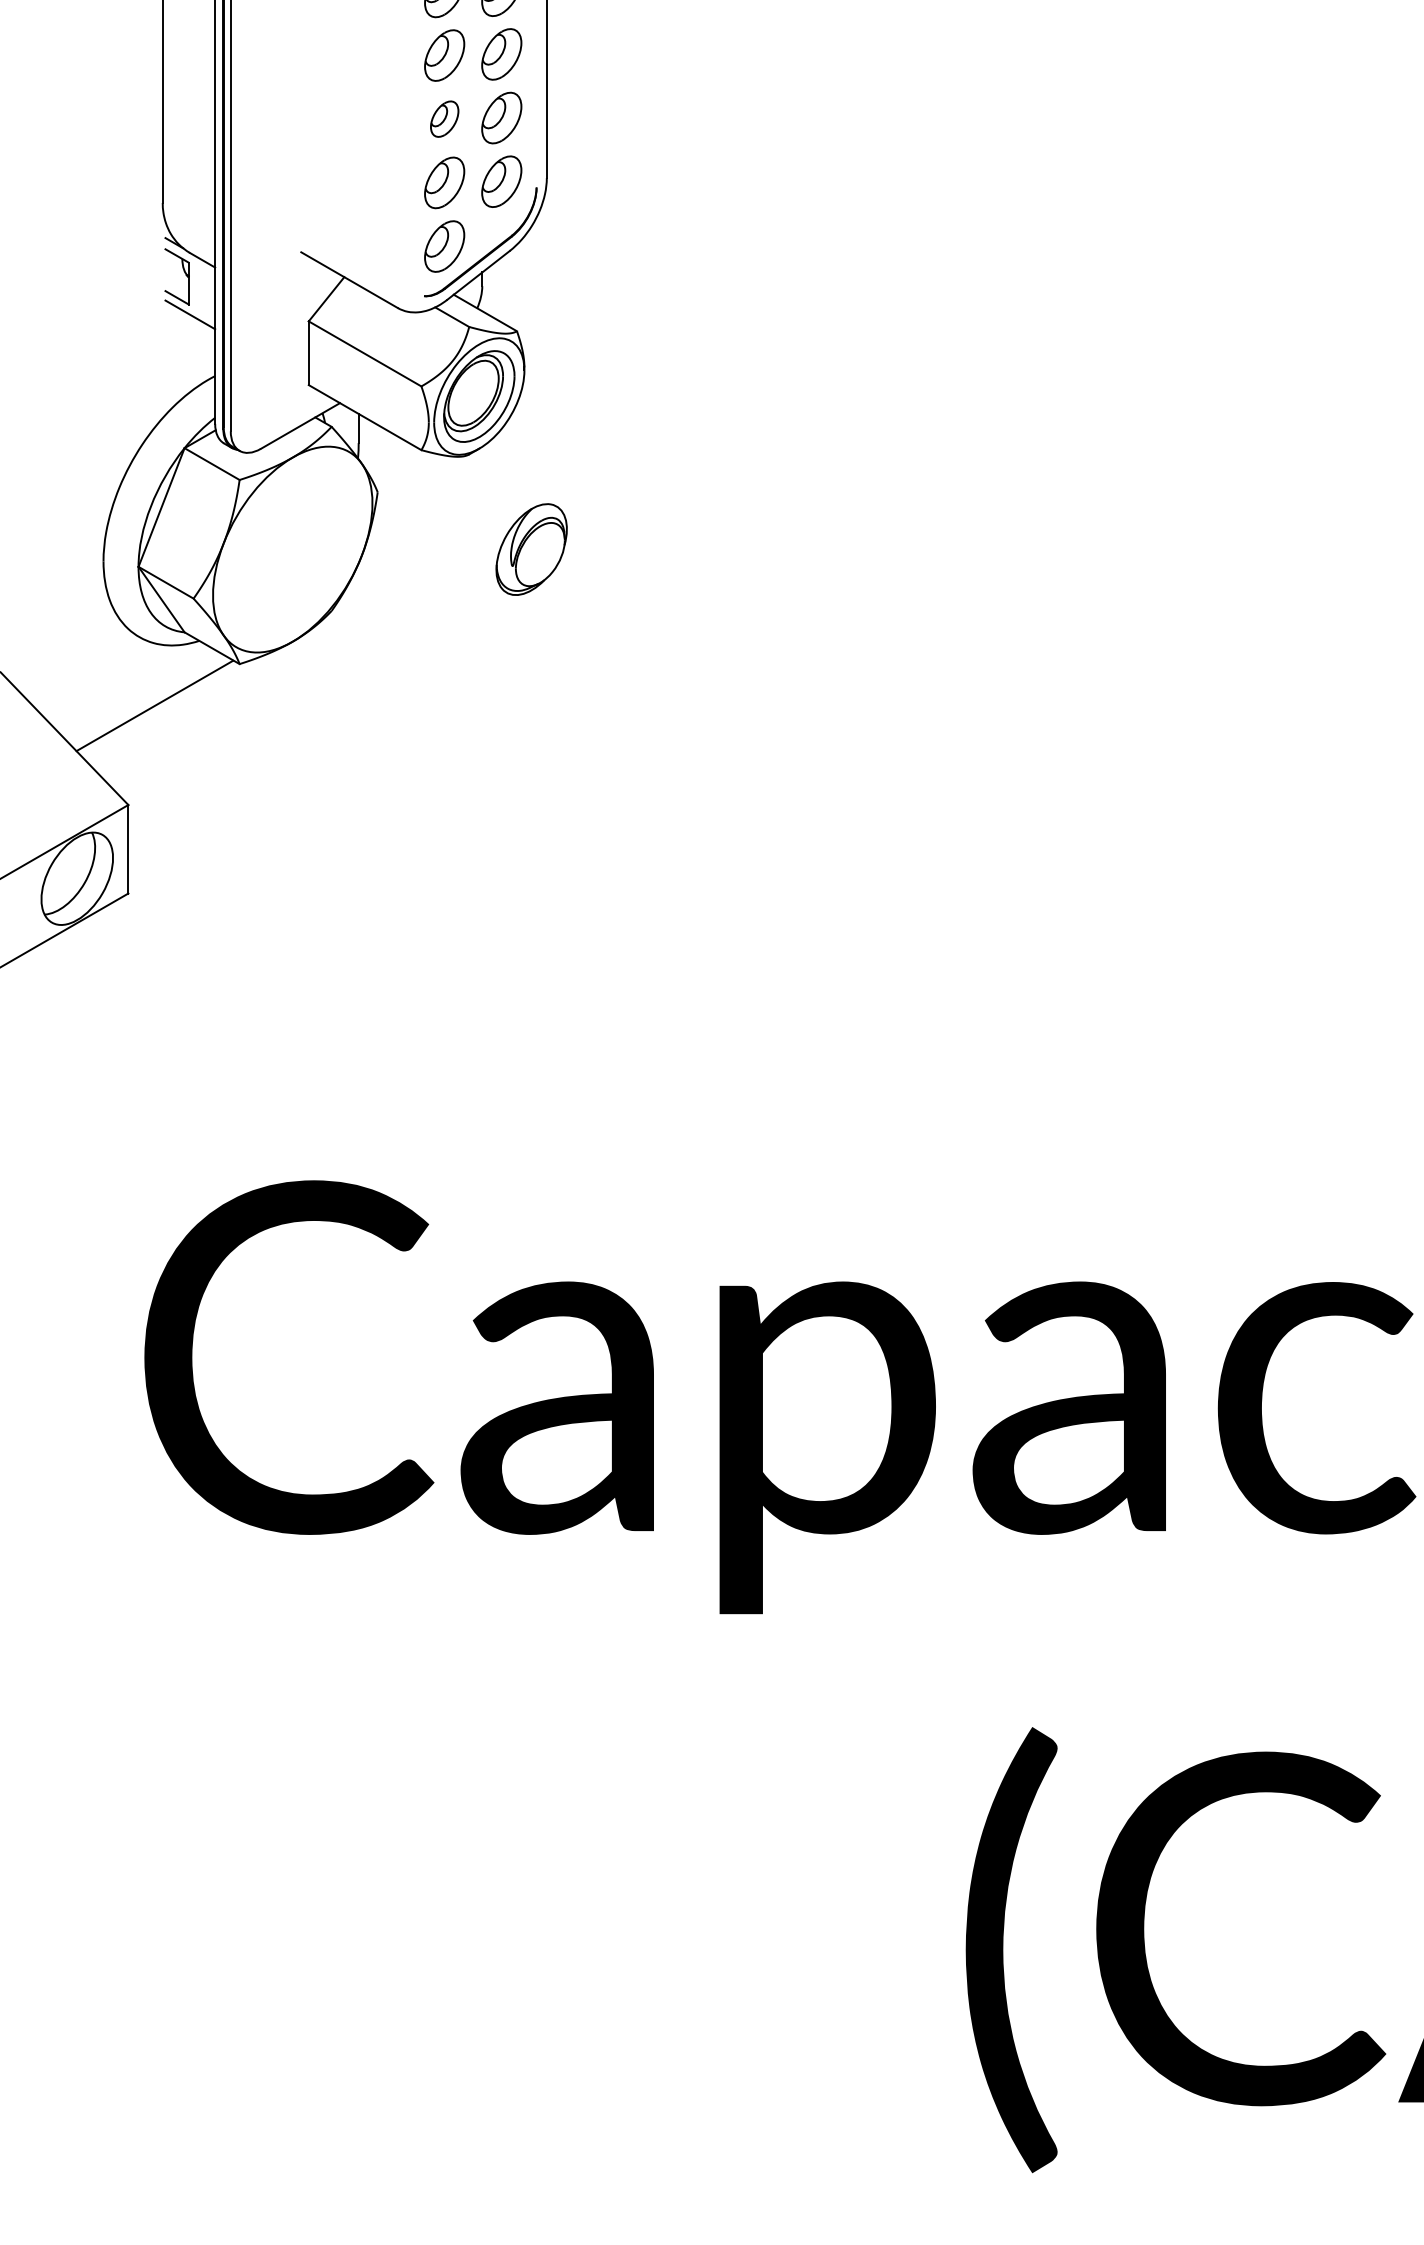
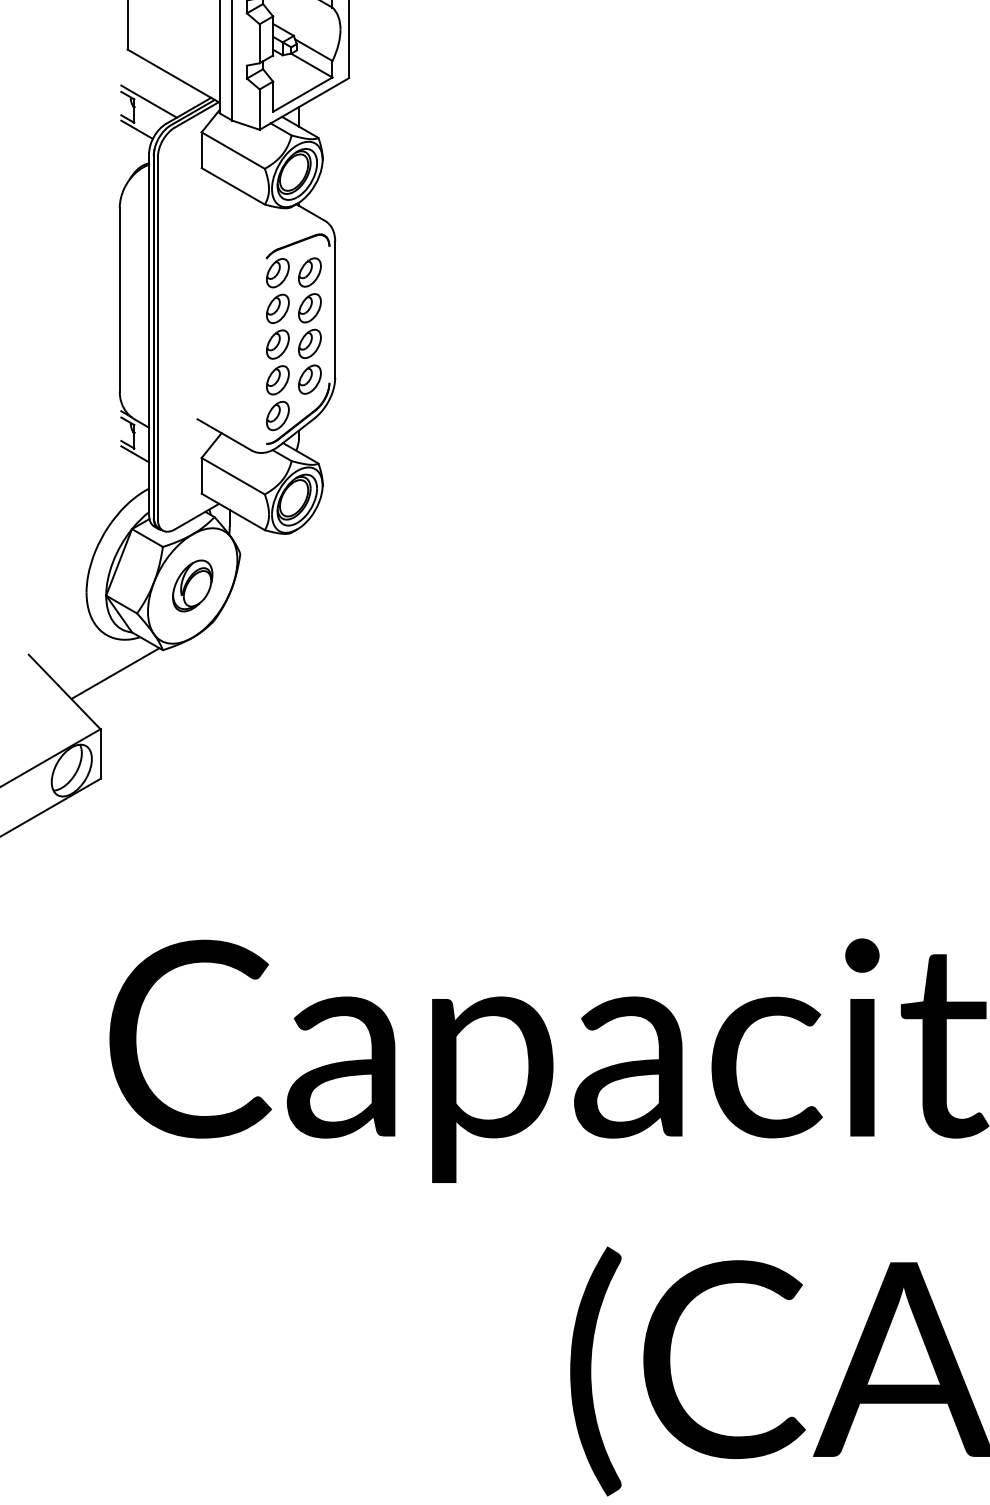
part: (443, 119) -> (277, 344), size x1.43
part: (531, 548) -> (192, 585), moved

